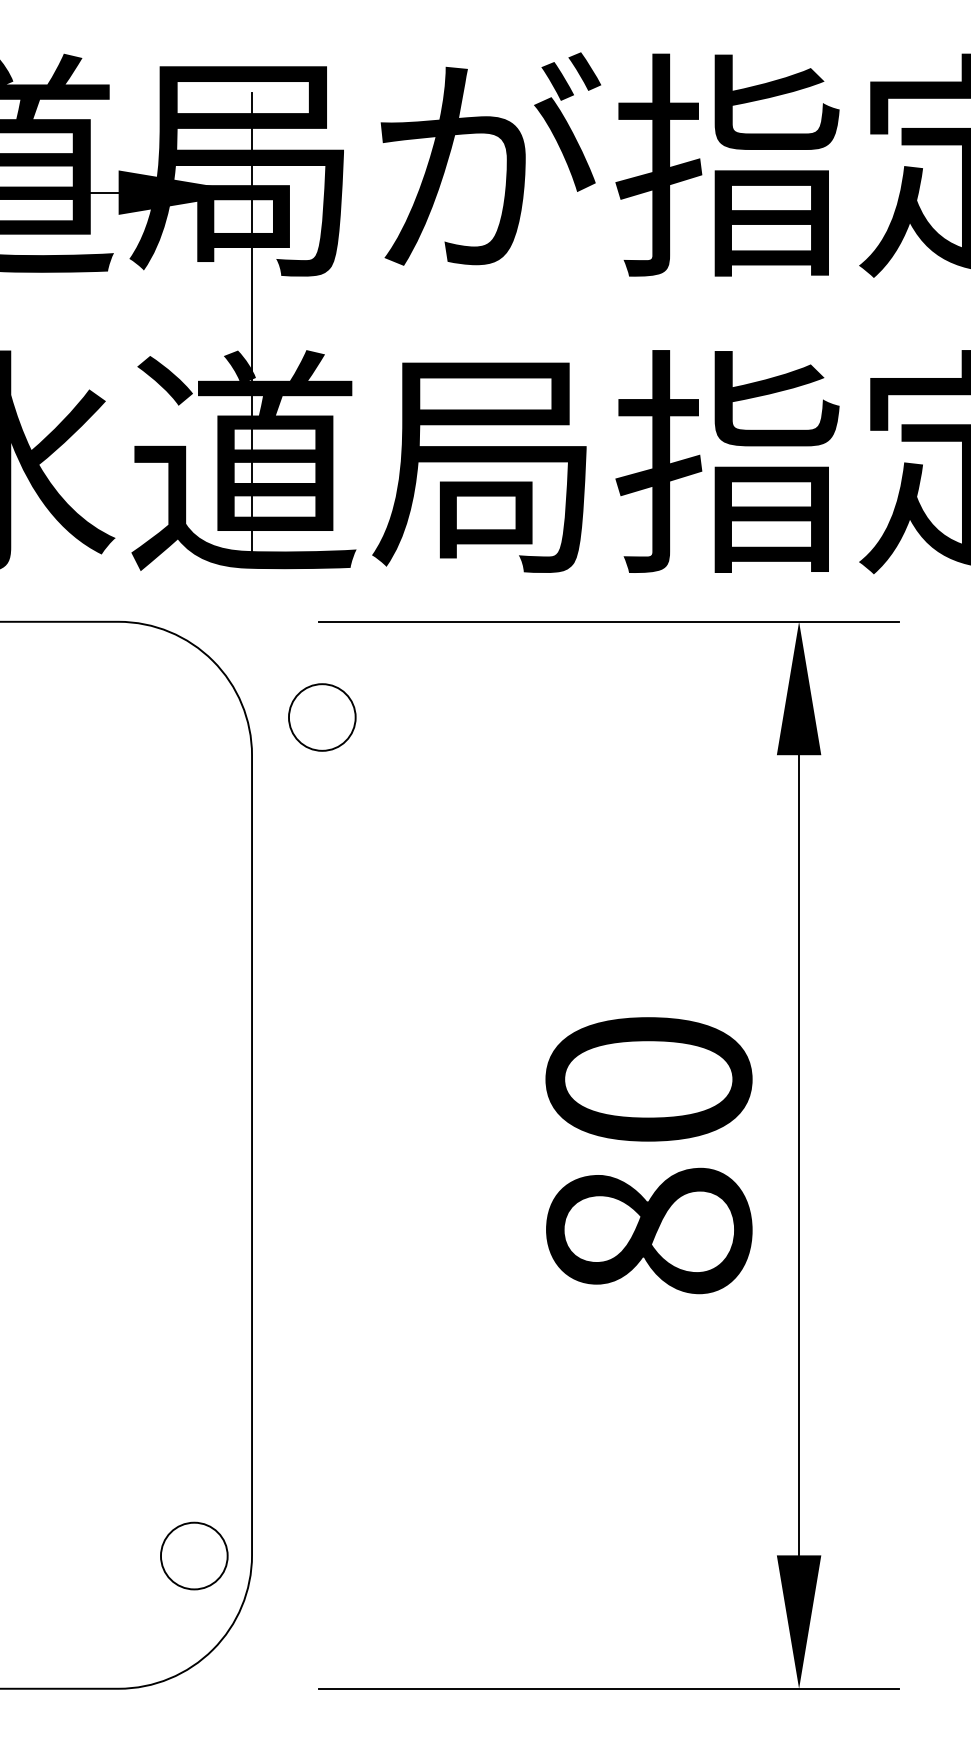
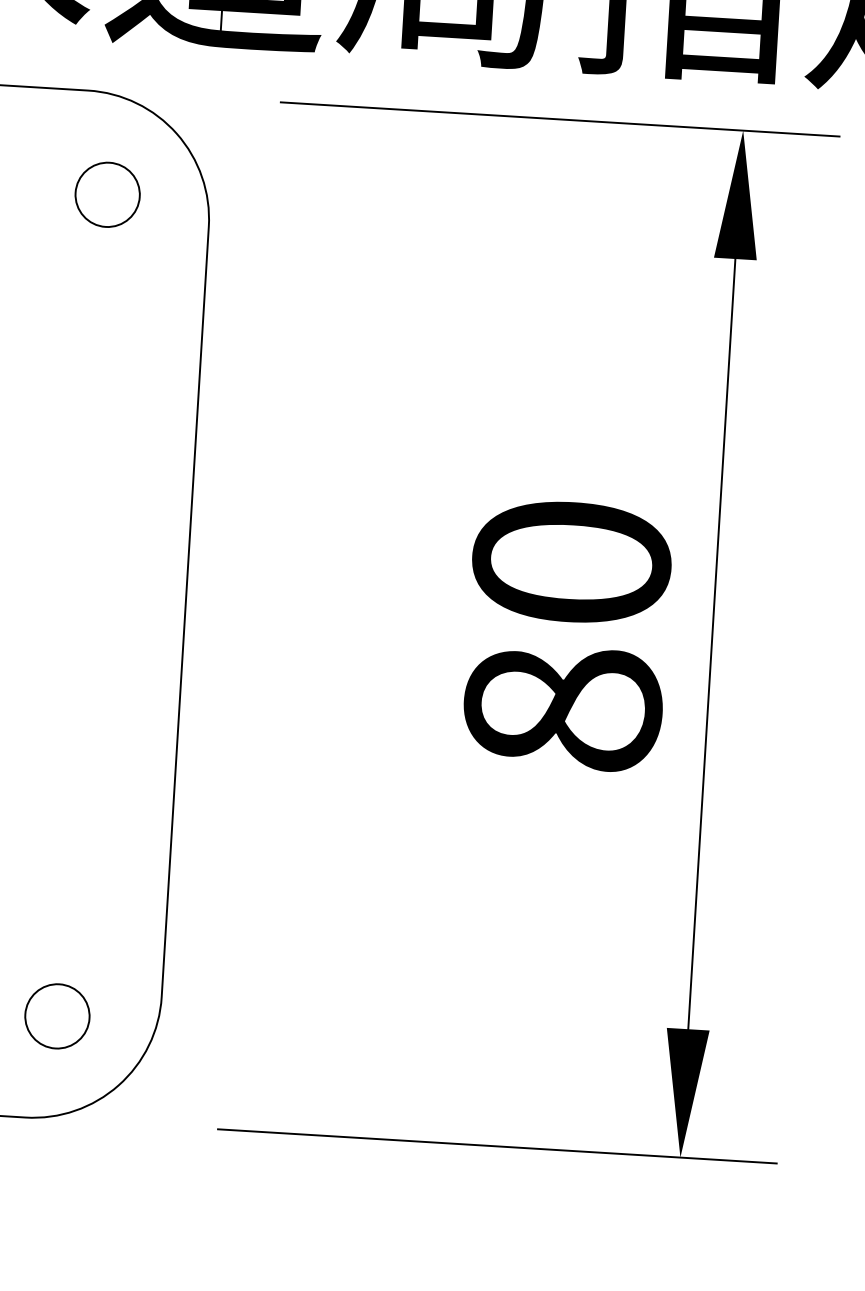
circle: (322, 717) -> (107, 194), moved
circle: (194, 1555) -> (57, 1015), moved

